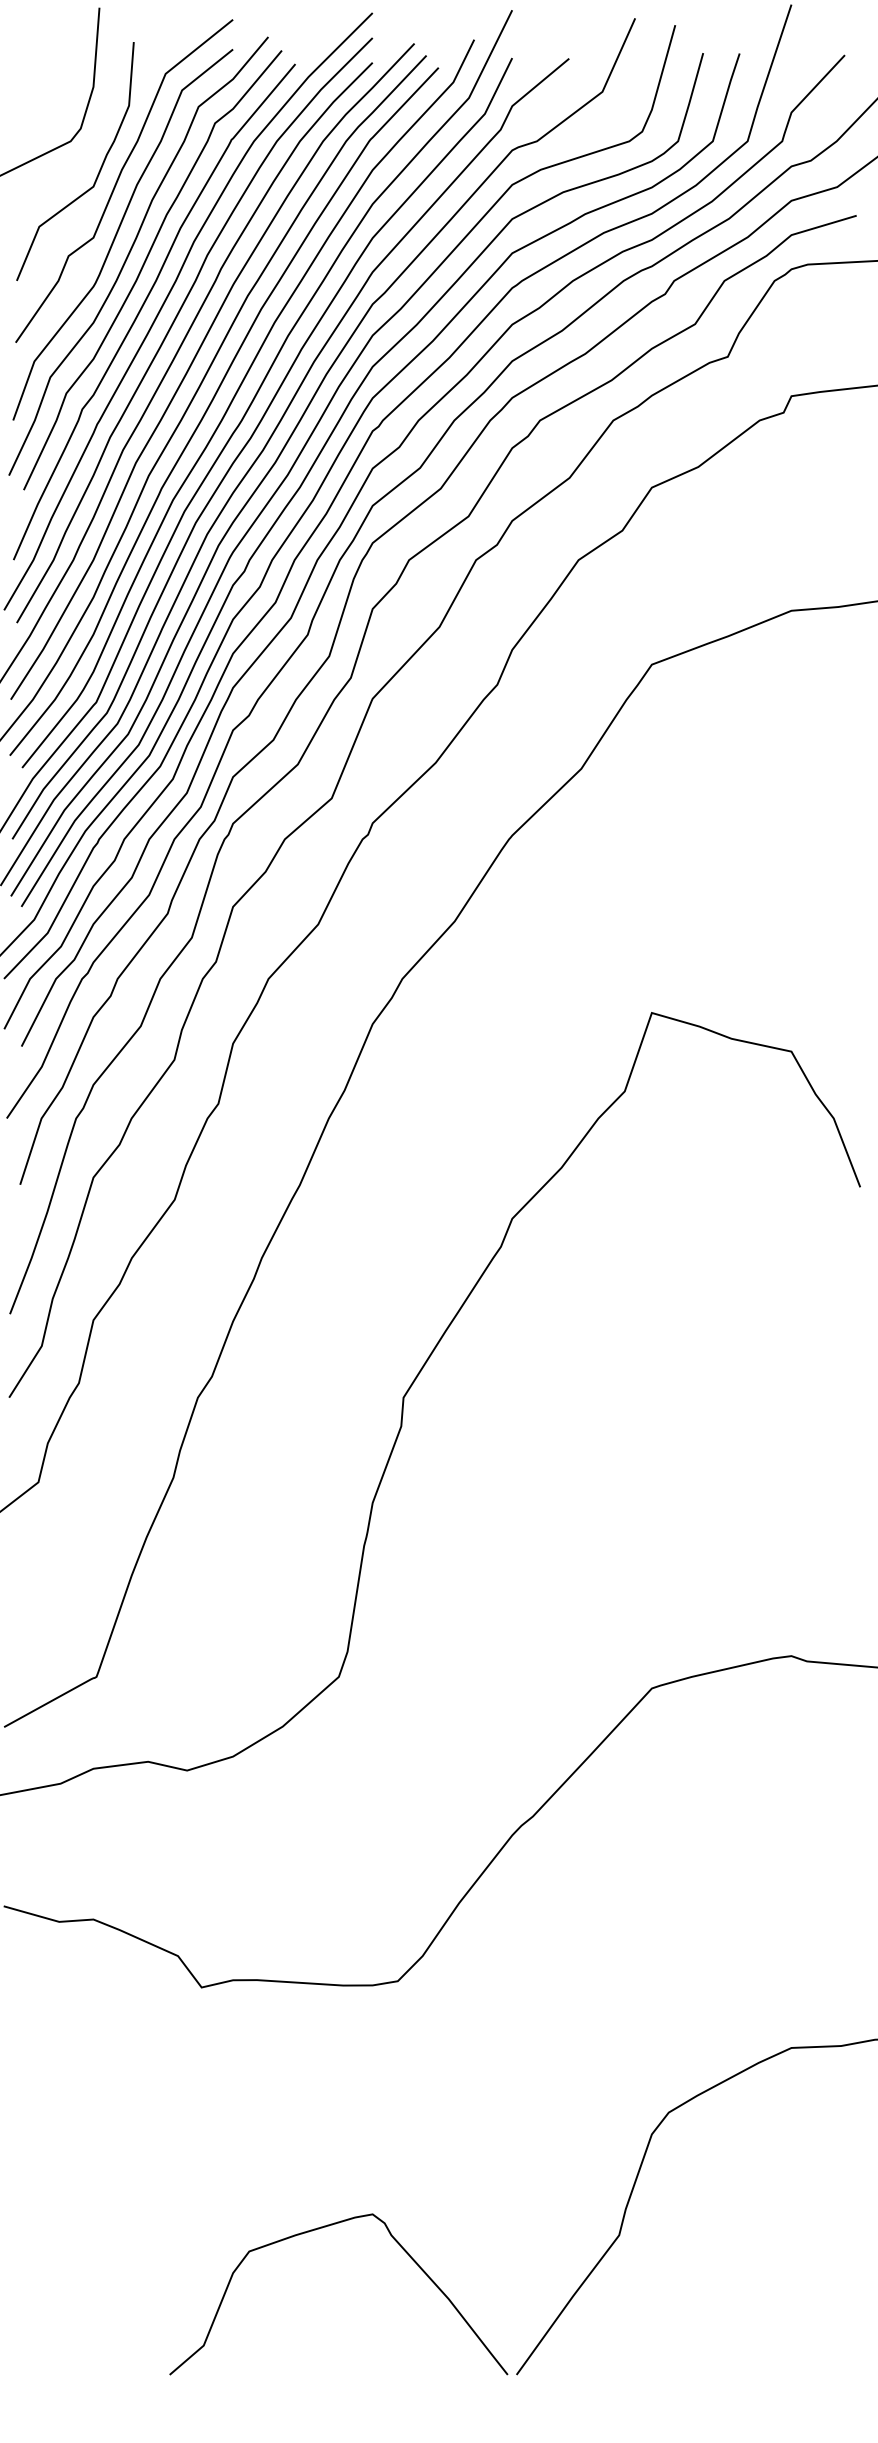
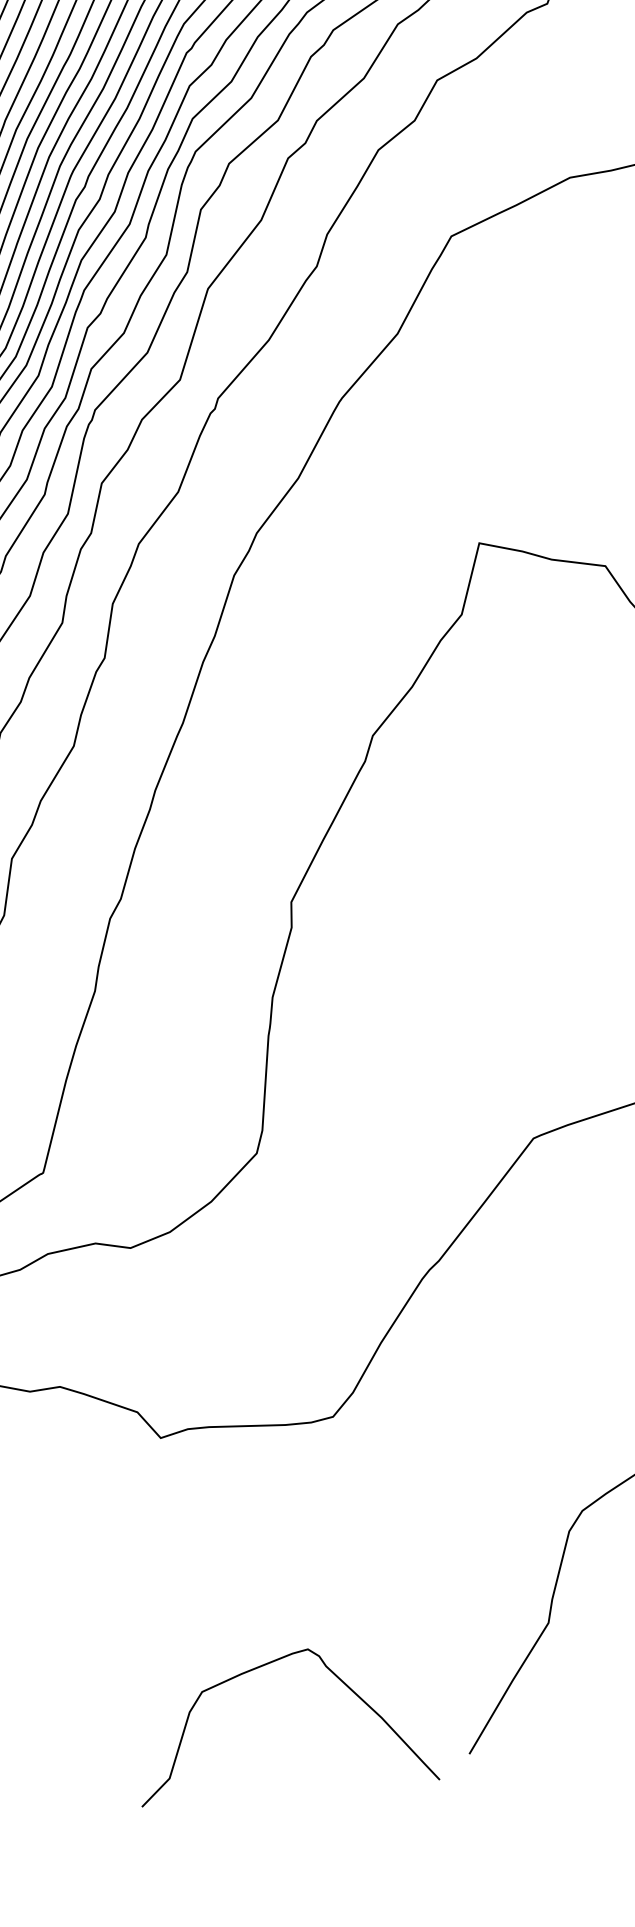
curve: (319, 2229) -> (262, 1666), moved

